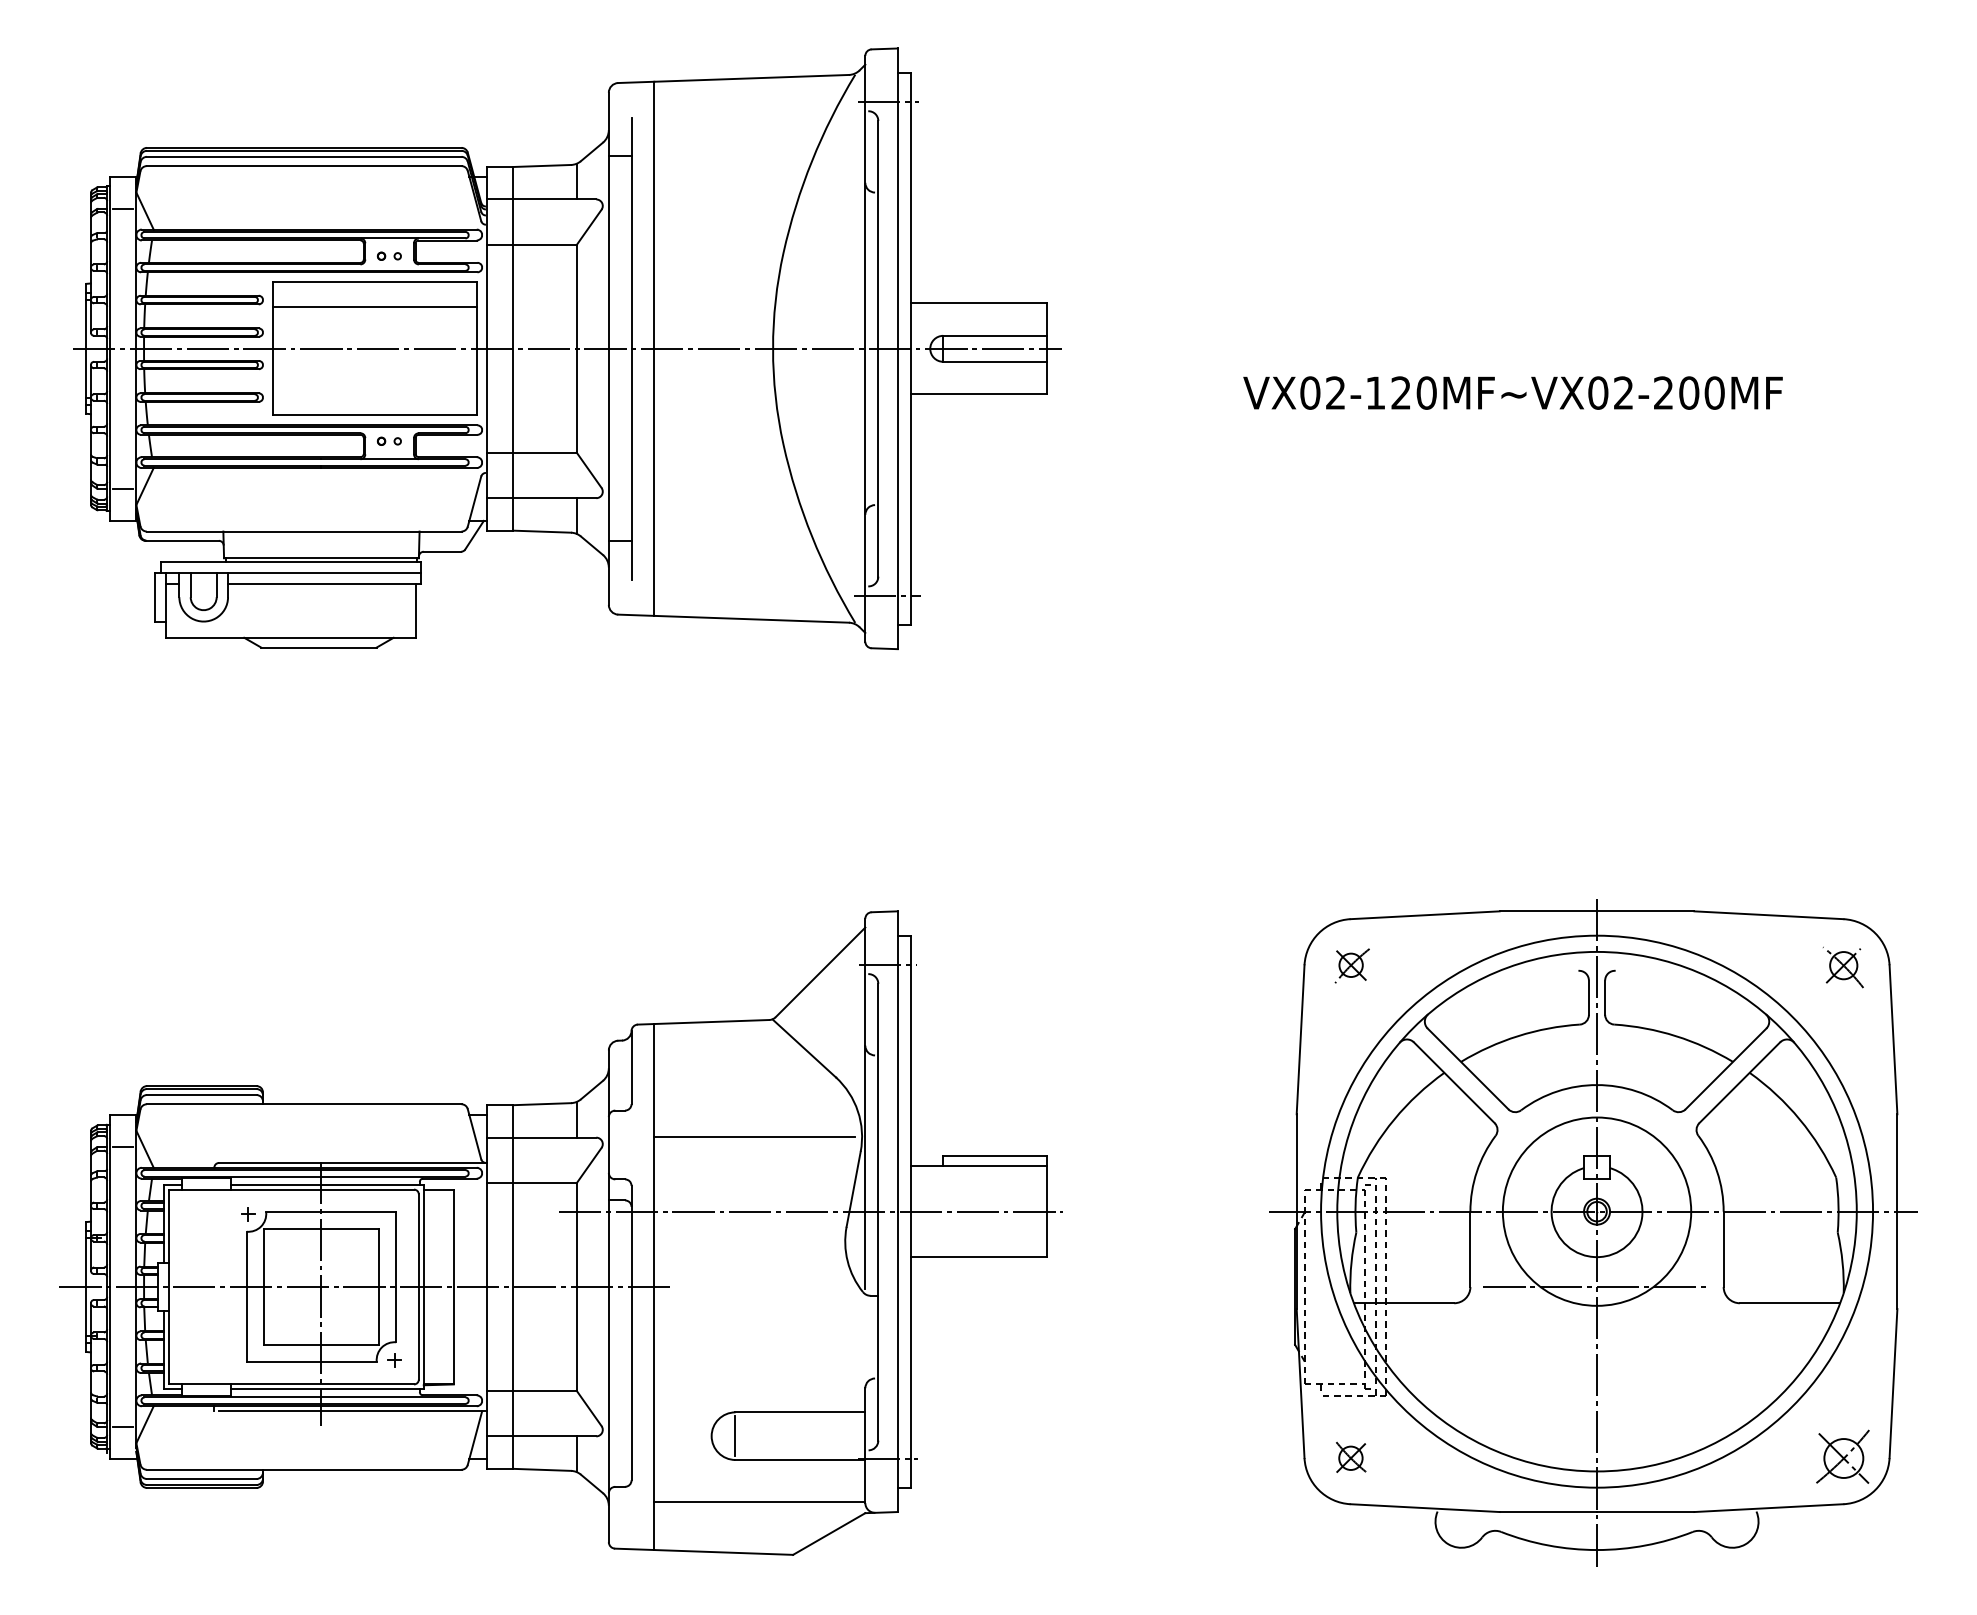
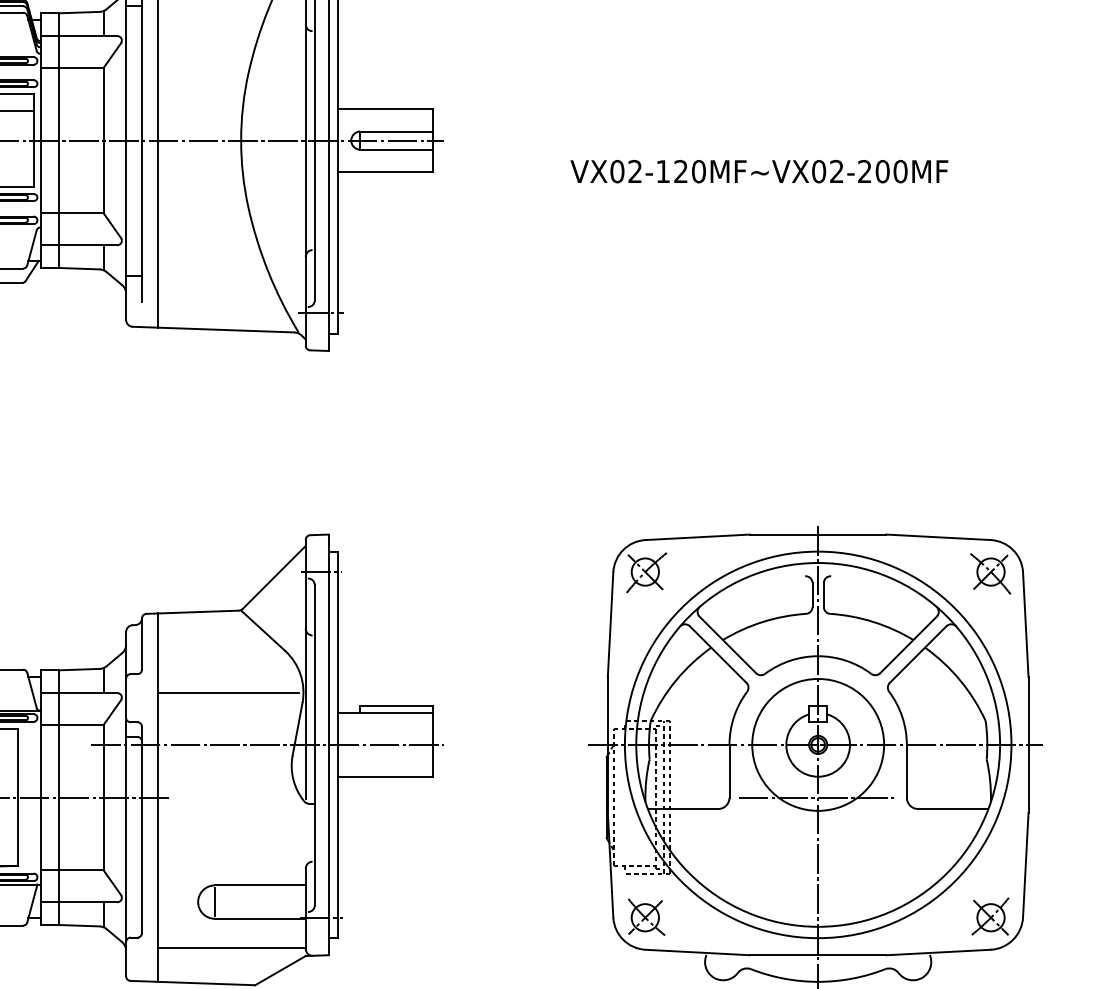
part: (1352, 965) -> (646, 572), size x1.67
part: (1843, 967) -> (990, 573), size x1.43
part: (1351, 1457) -> (646, 917), size x1.67

